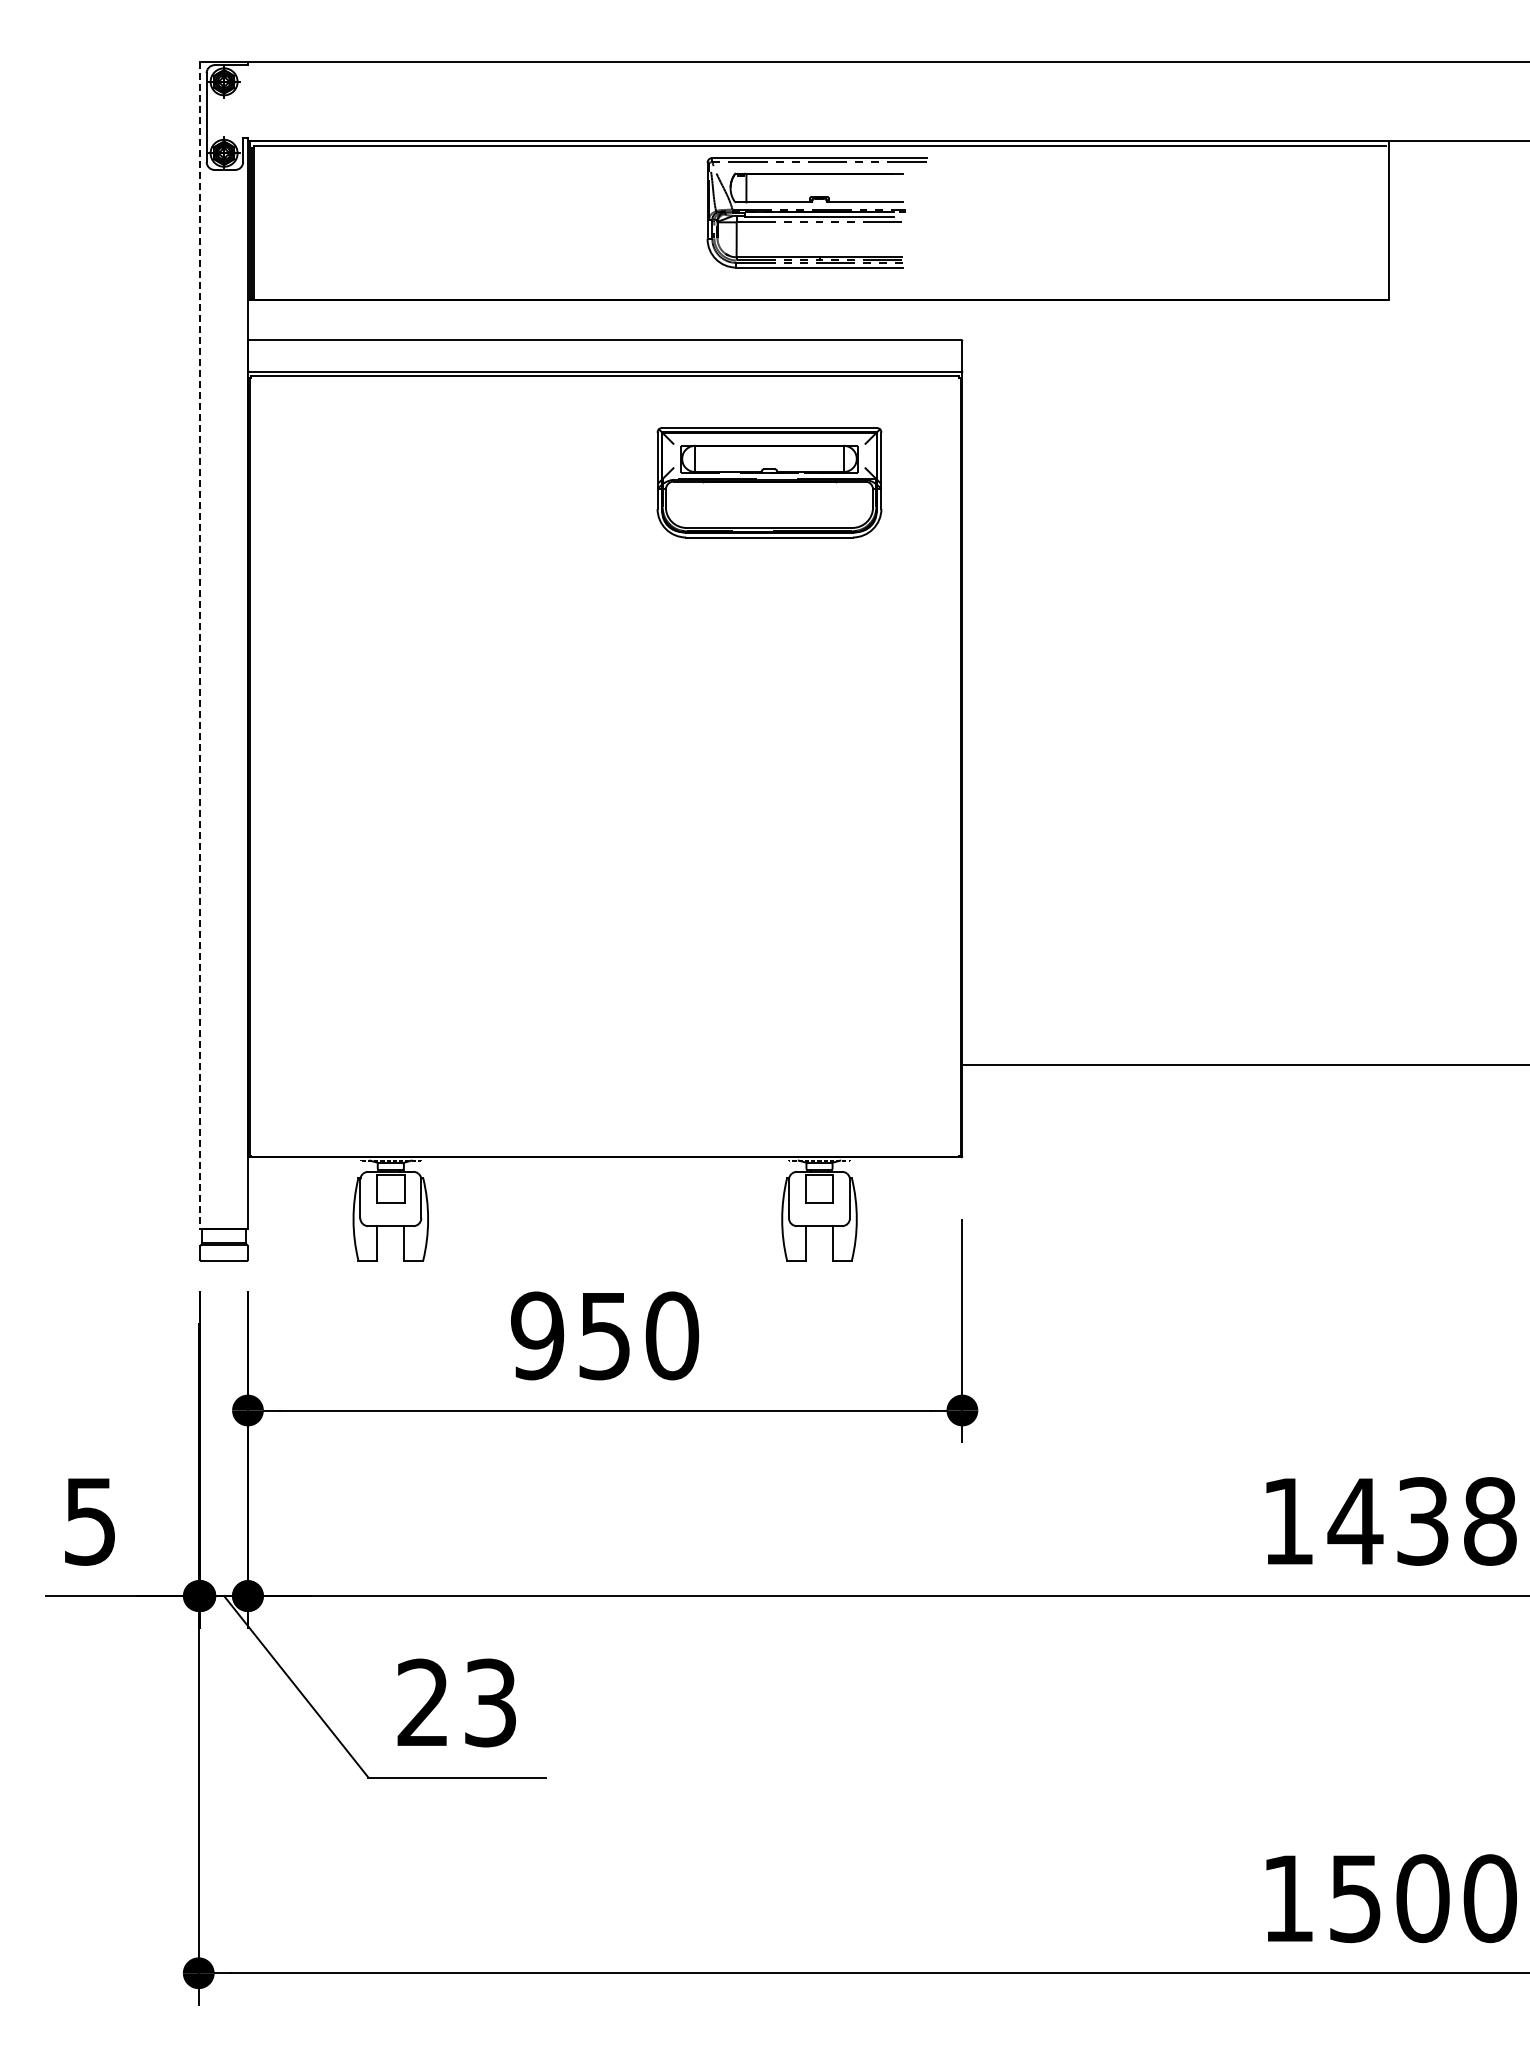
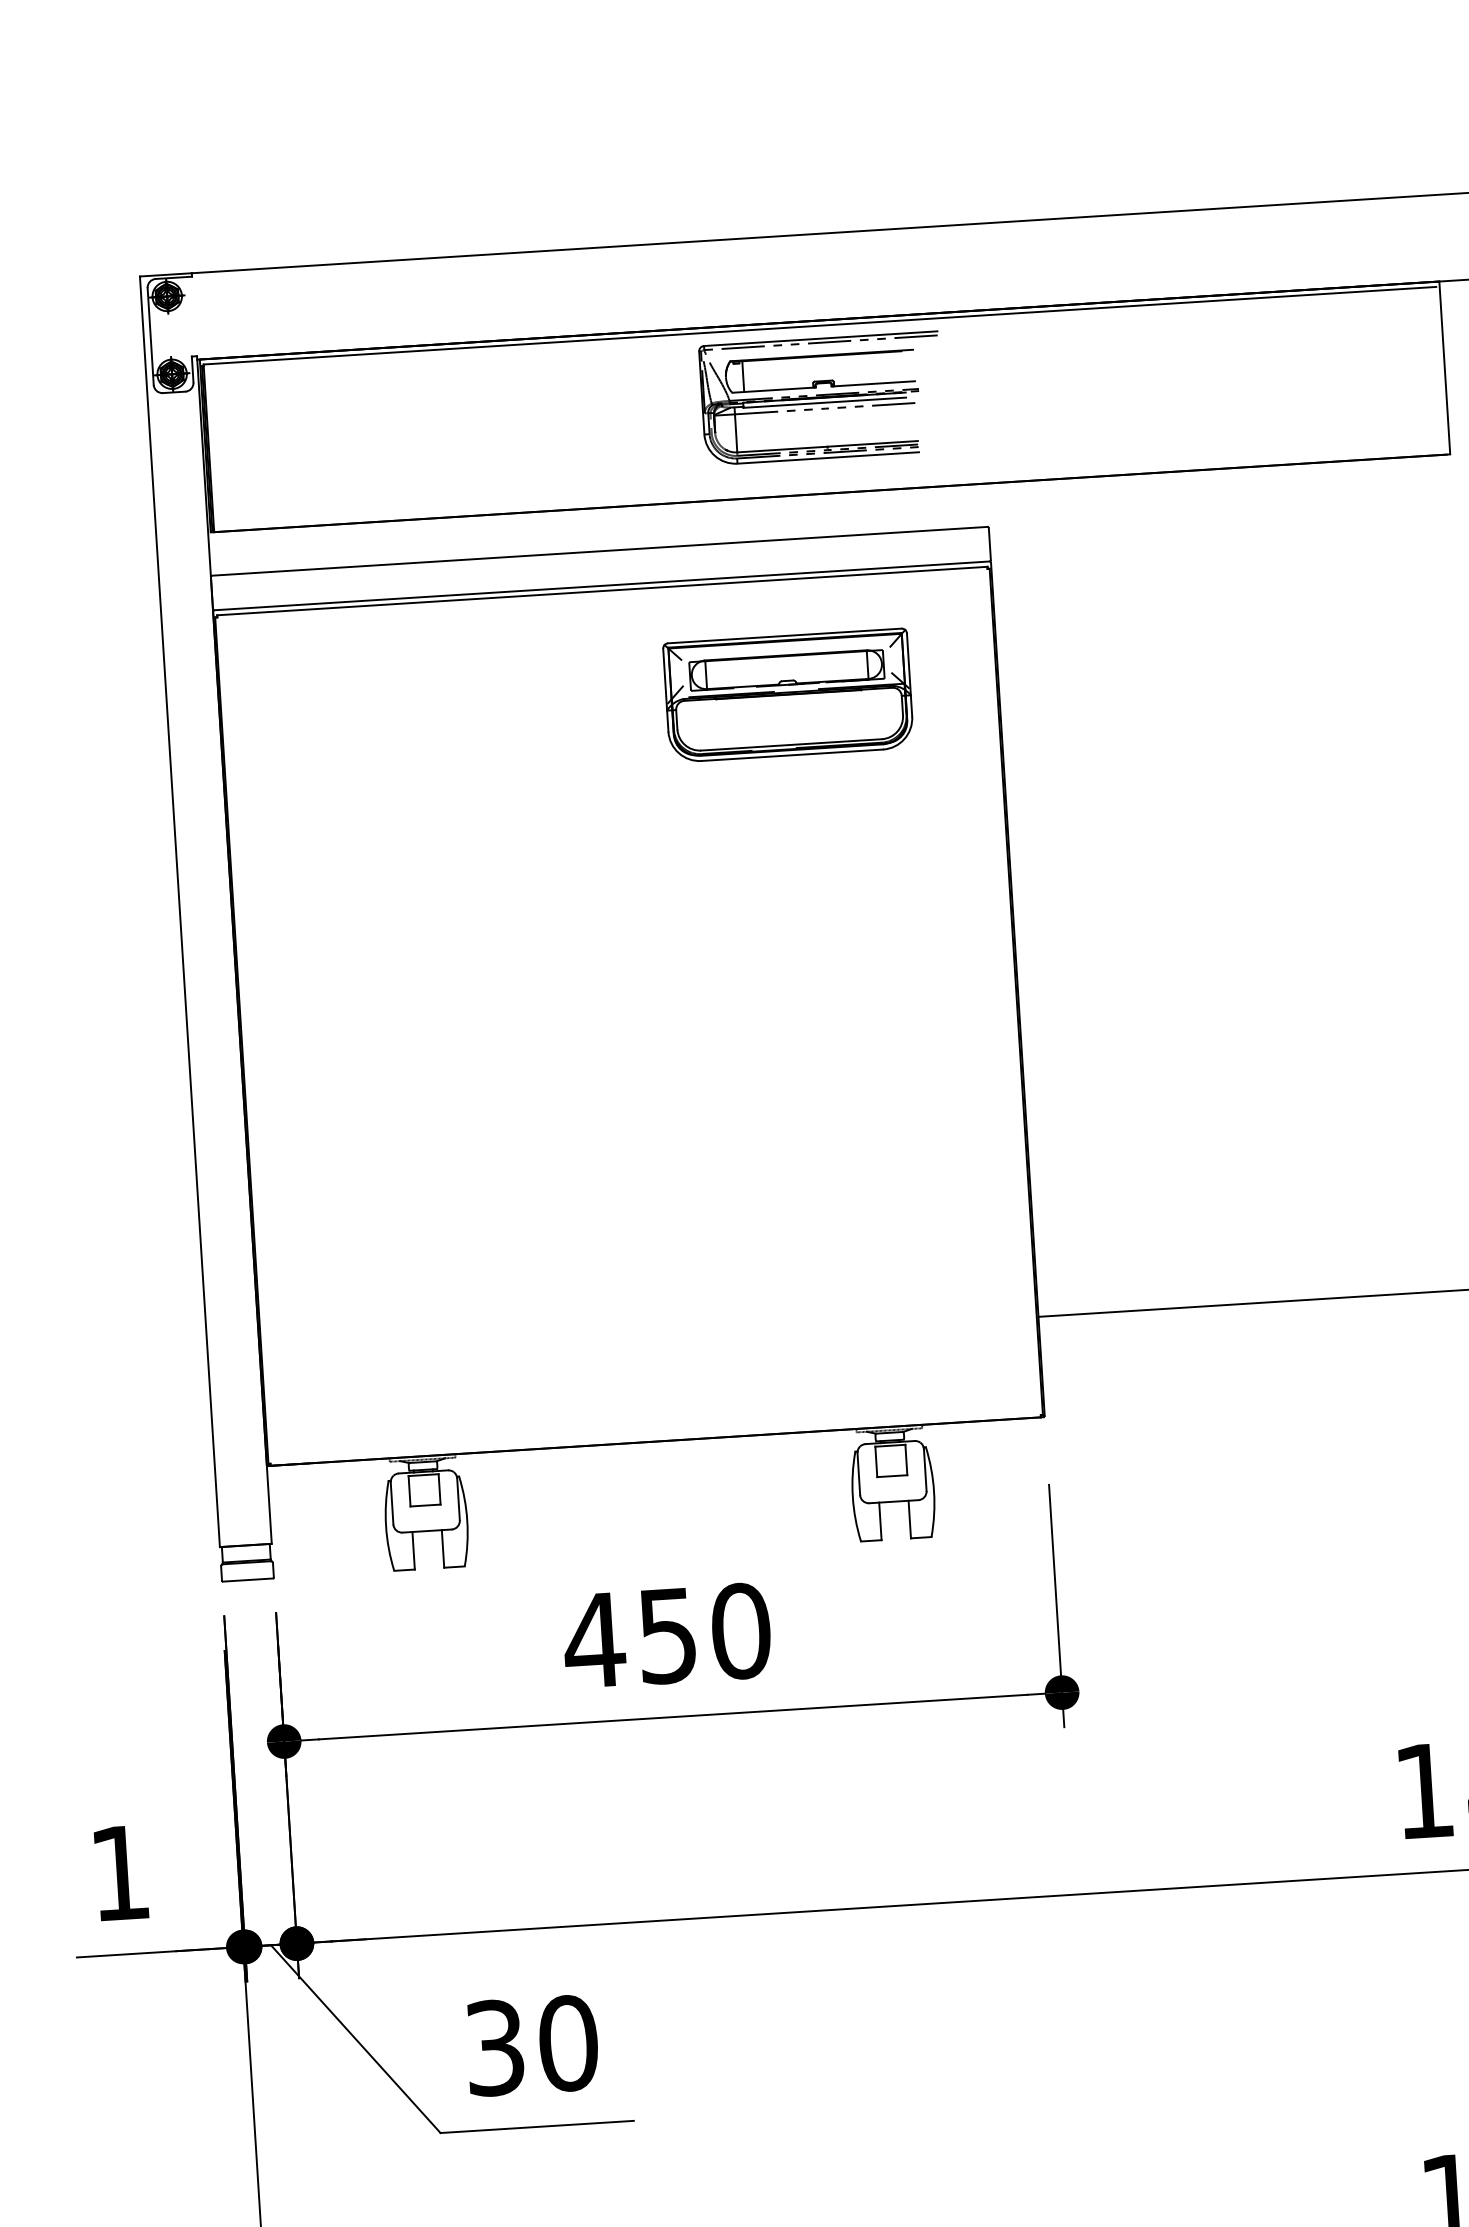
line: (200, 645) -> (180, 911), dashed -> solid
text: (537, 1335) -> (594, 1640), 950 -> 450
text: (89, 1521) -> (119, 1873), 5 -> 1
text: (457, 1702) -> (532, 2045), 23 -> 30

